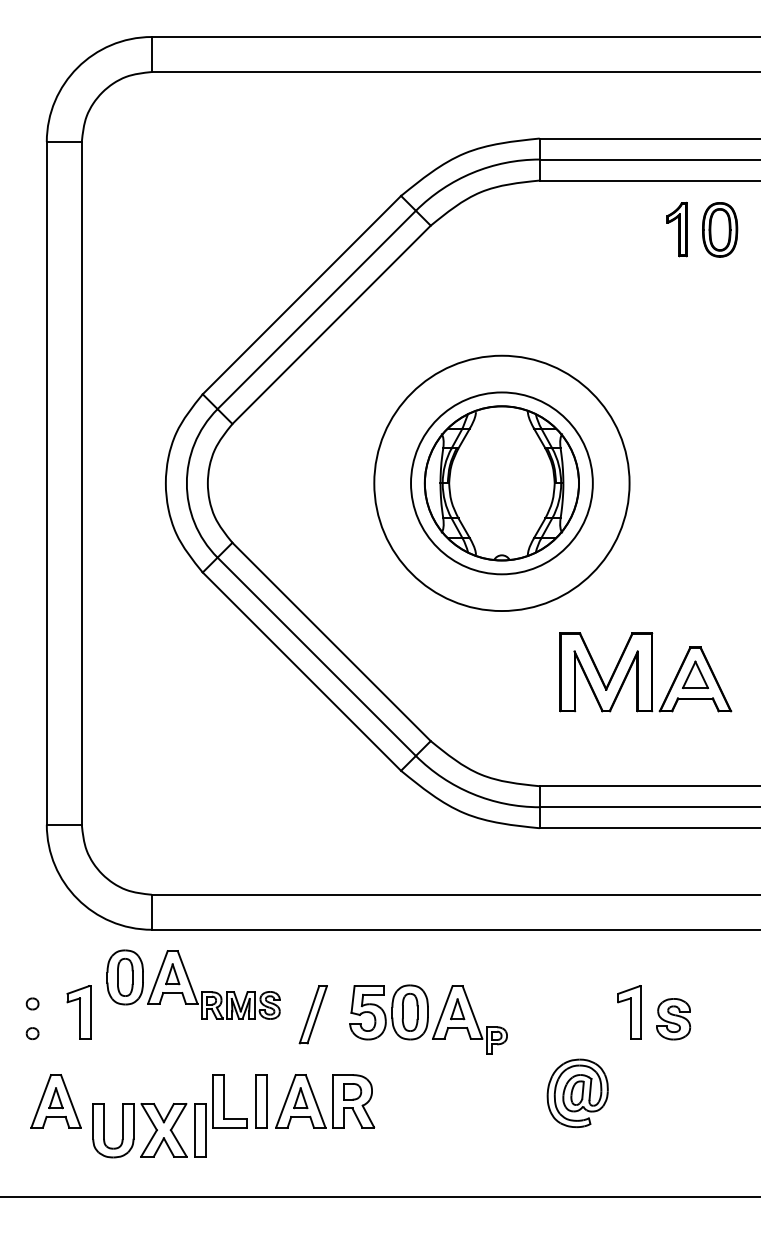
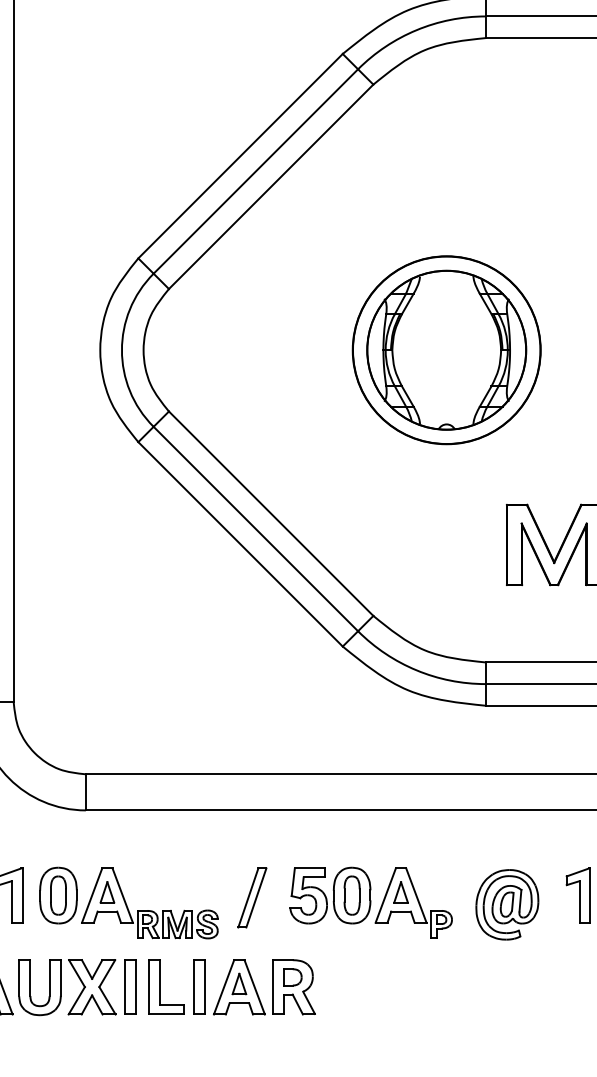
circle: (501, 483) -> (446, 350), size x0.71
part: (193, 984) -> (128, 902), moved
part: (577, 1093) -> (507, 904), moved
part: (149, 1130) -> (77, 987), moved

